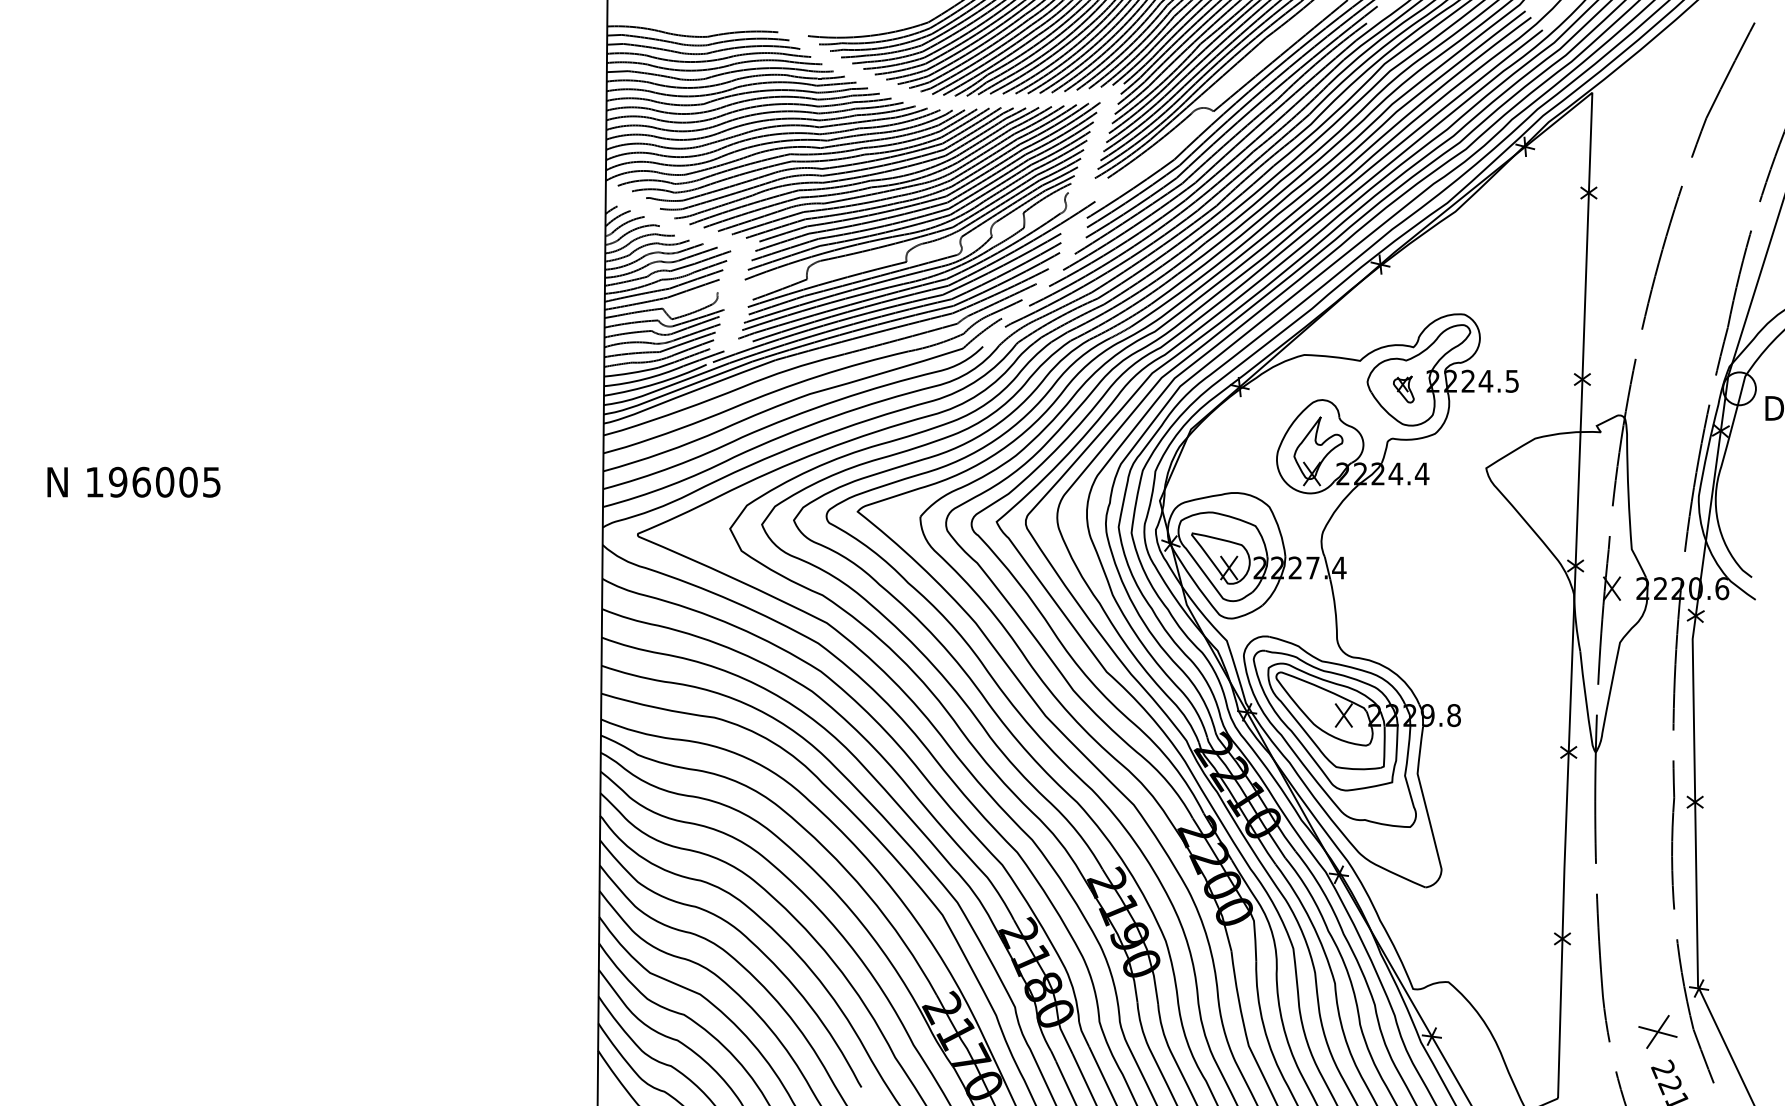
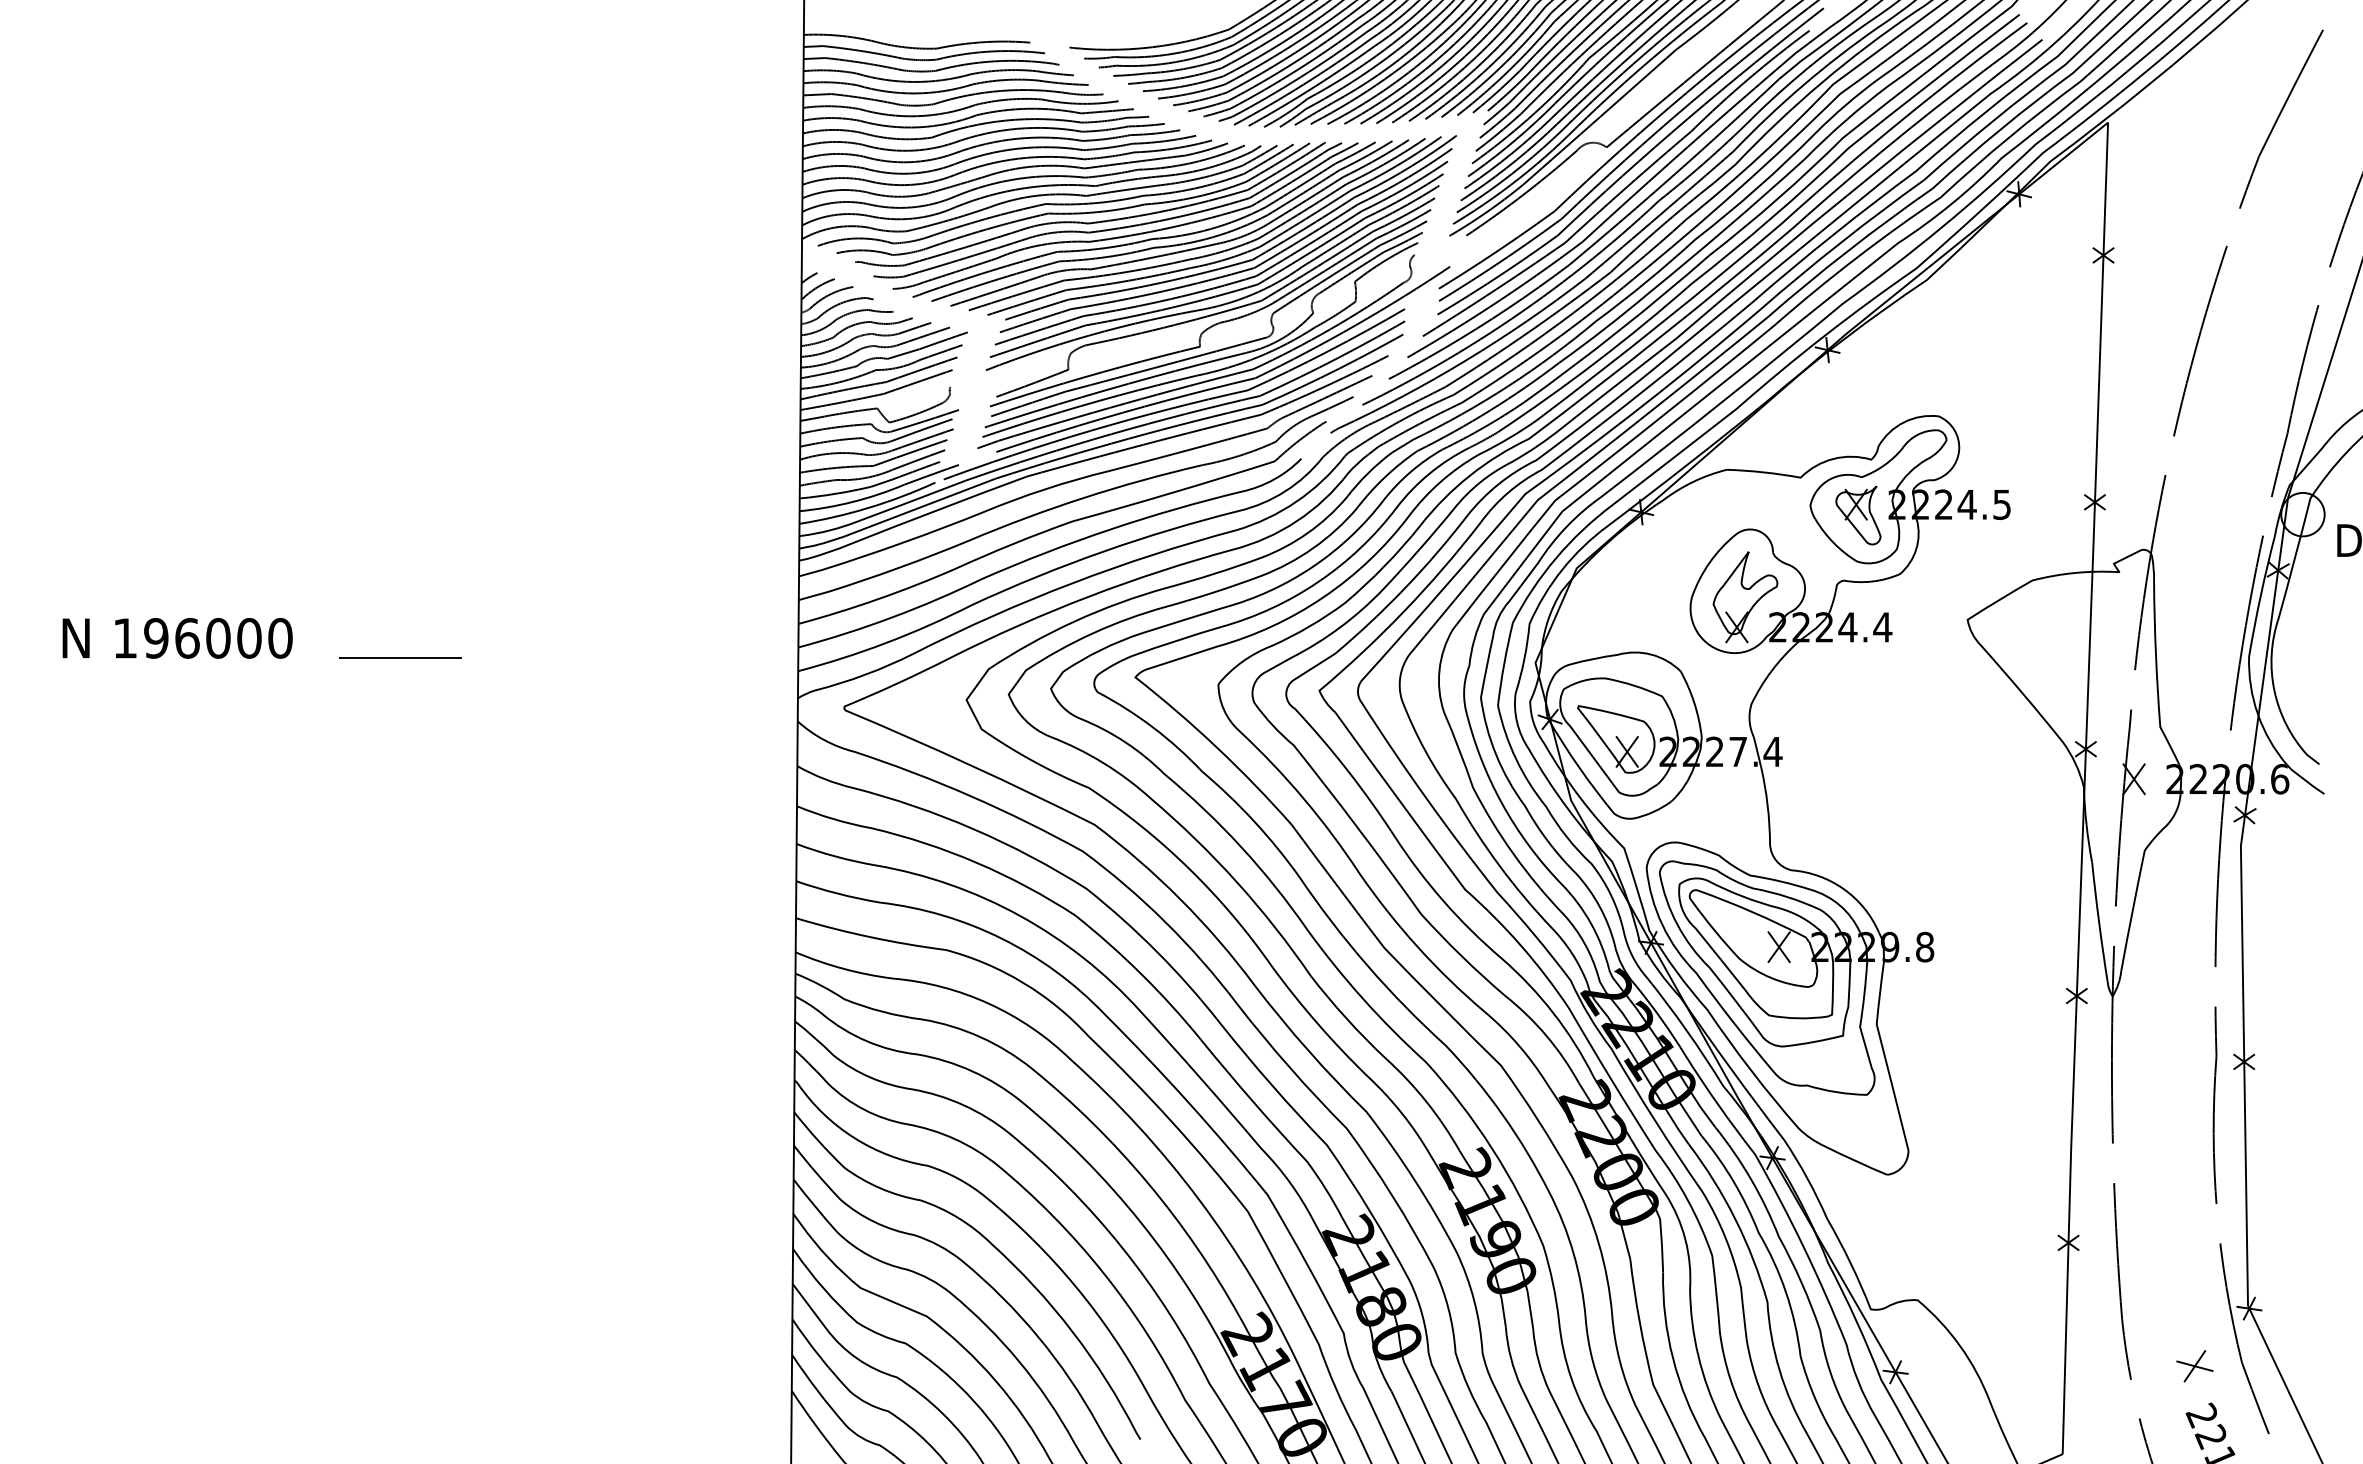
part: (1403, 389) -> (1858, 515), size x1.67
text: (211, 482) -> (280, 638), 196005 -> 196000
line: (302, 496) -> (400, 657), added
part: (1657, 1032) -> (2194, 1366), size x0.71

